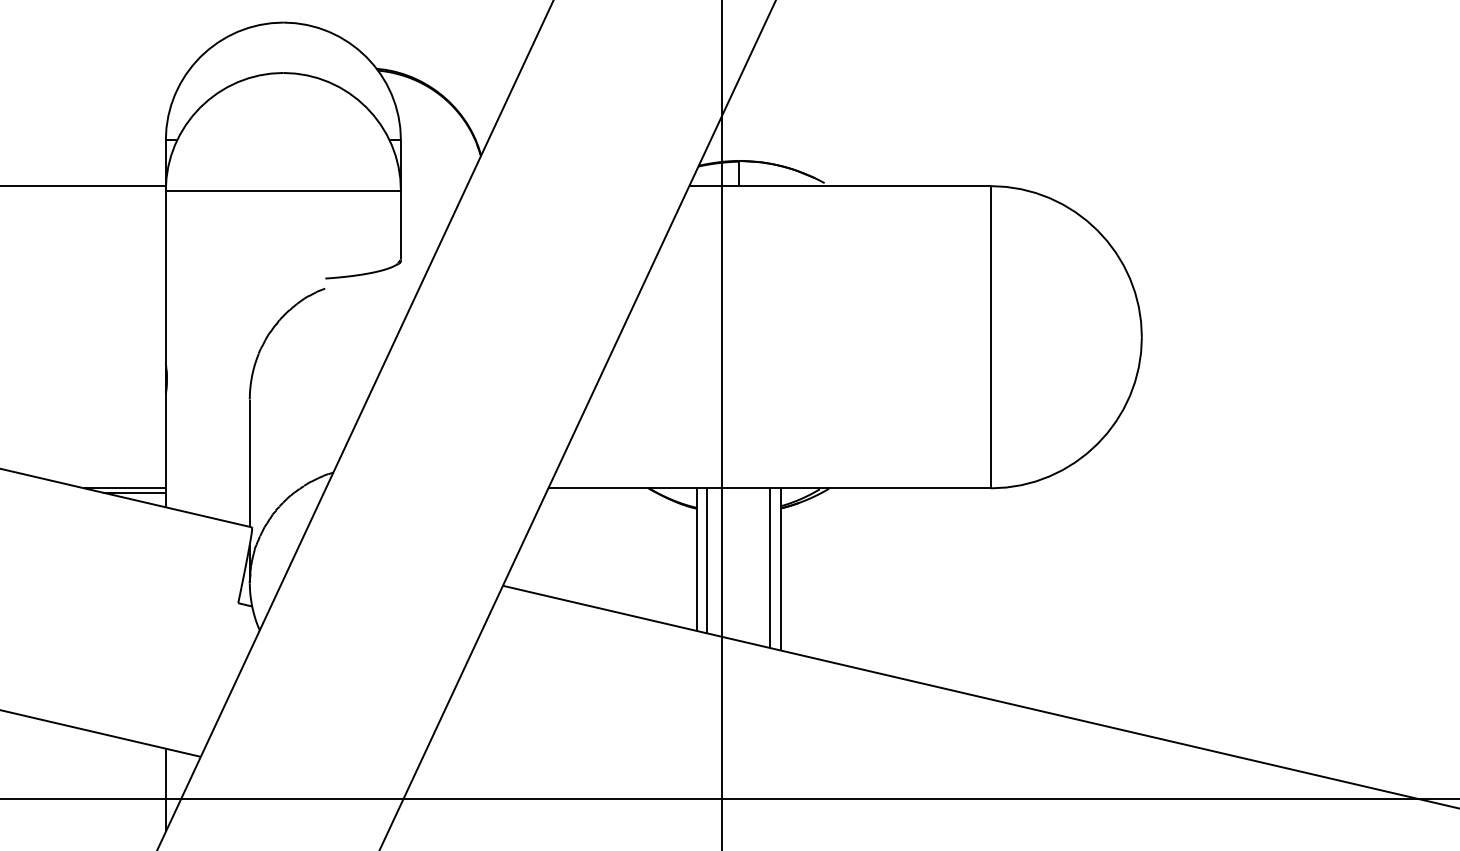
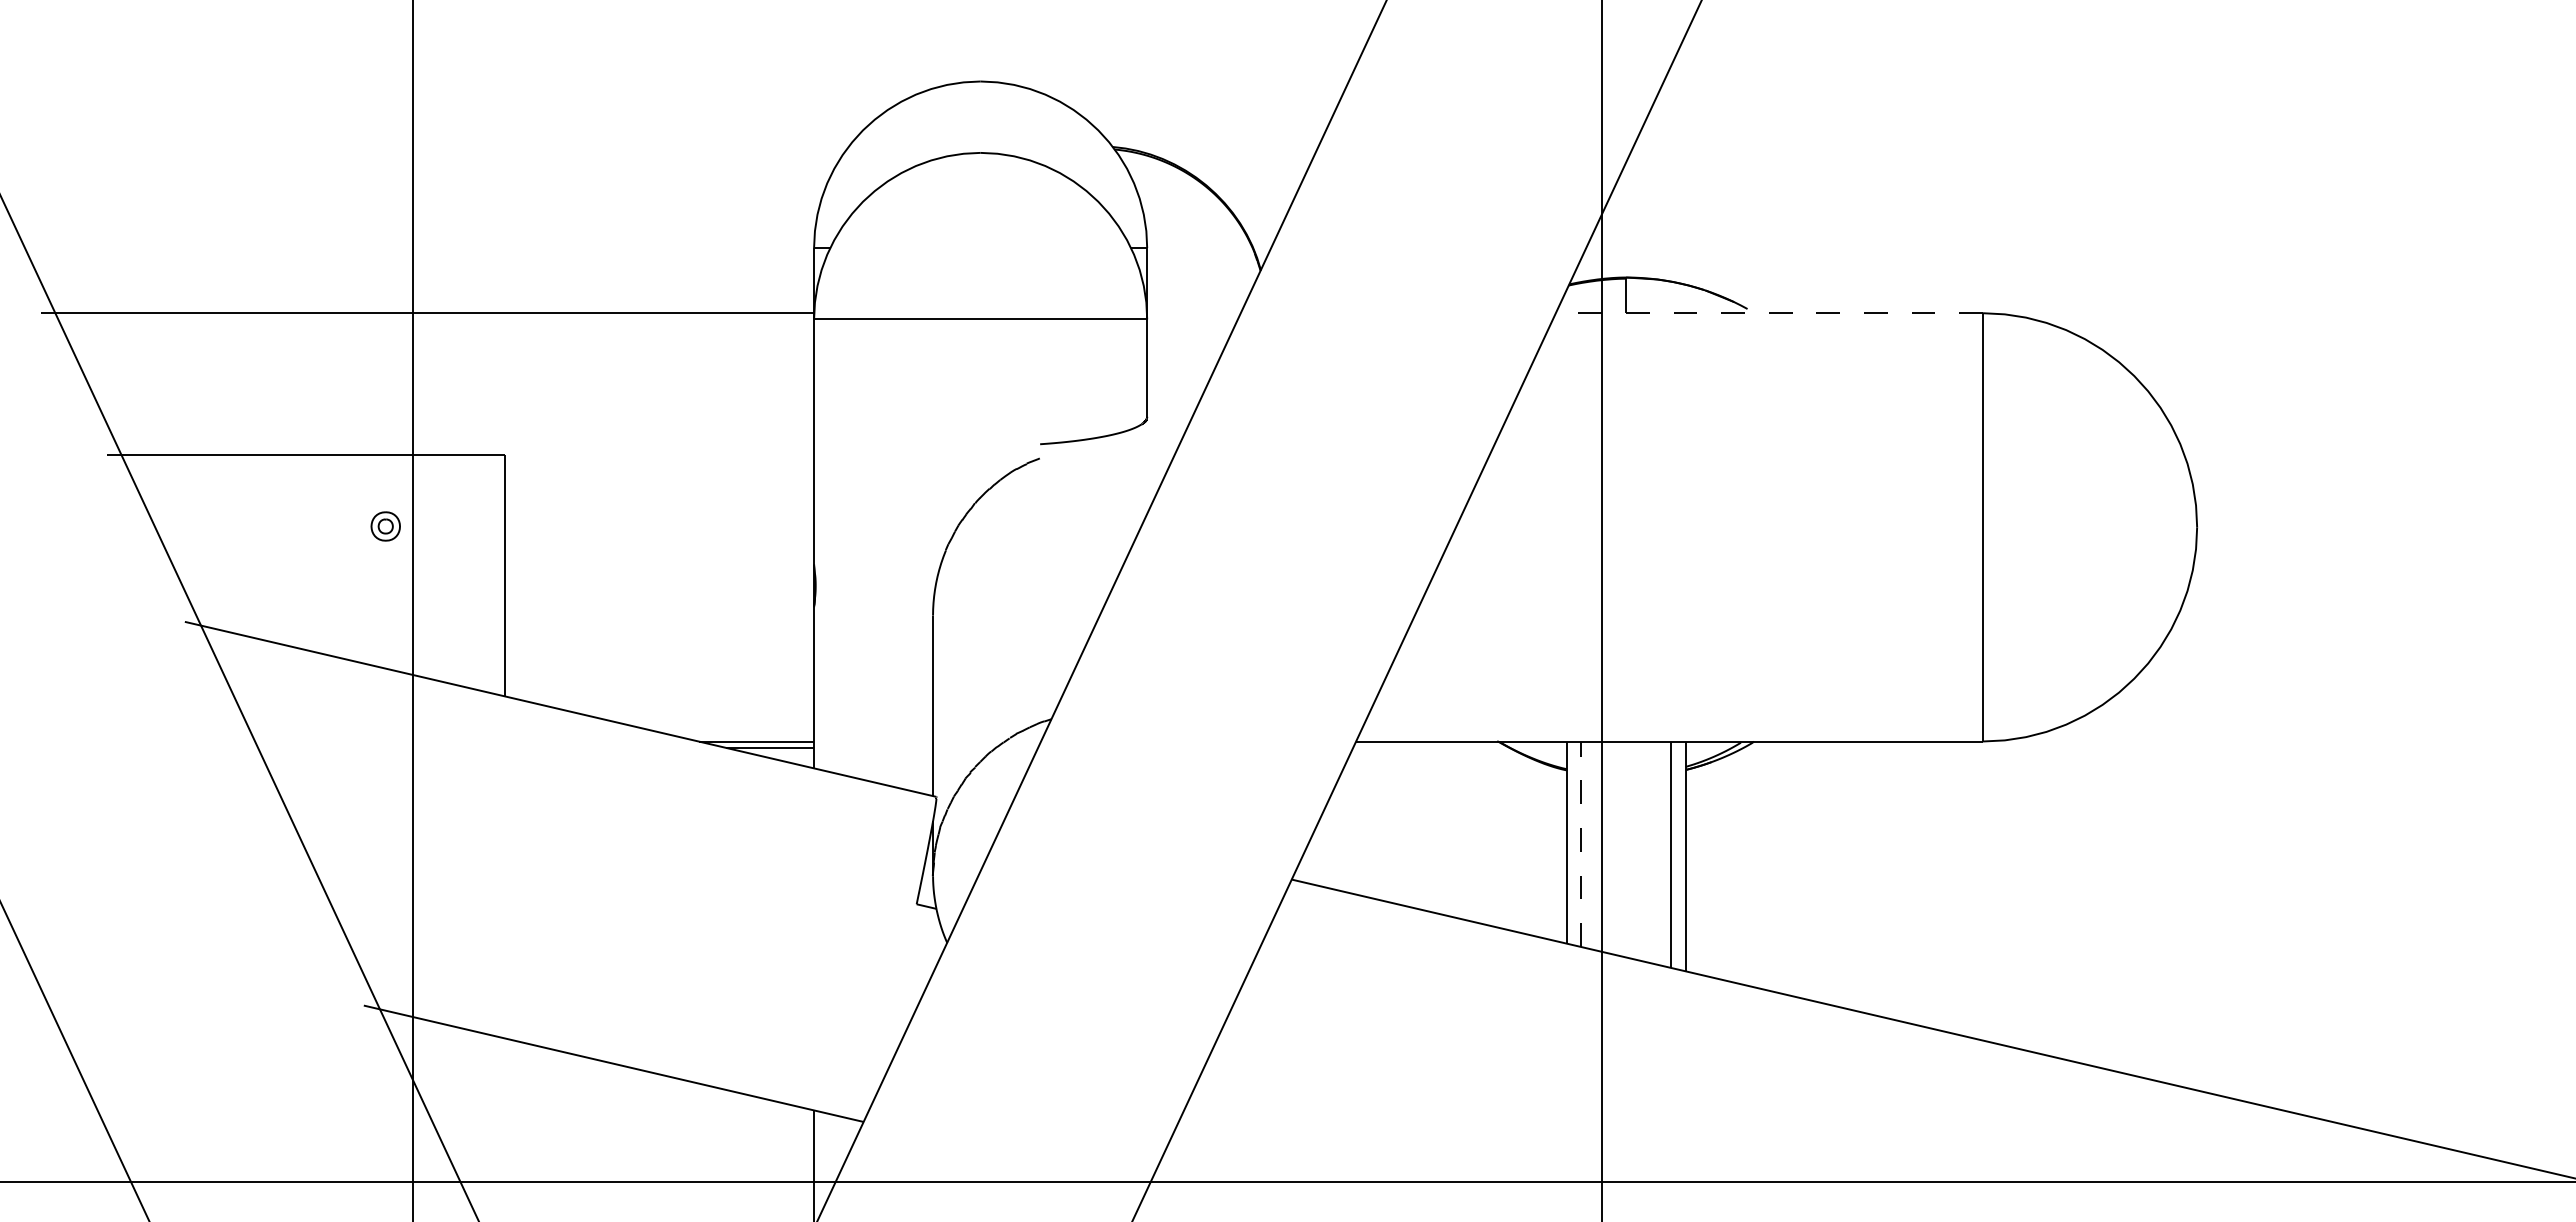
line: (840, 186) -> (1769, 313), solid -> dashed
line: (707, 561) -> (1581, 844), solid -> dashed

